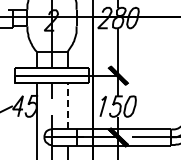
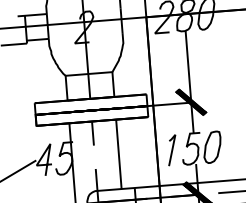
line: (67, 105) -> (118, 153), dashed -> solid

